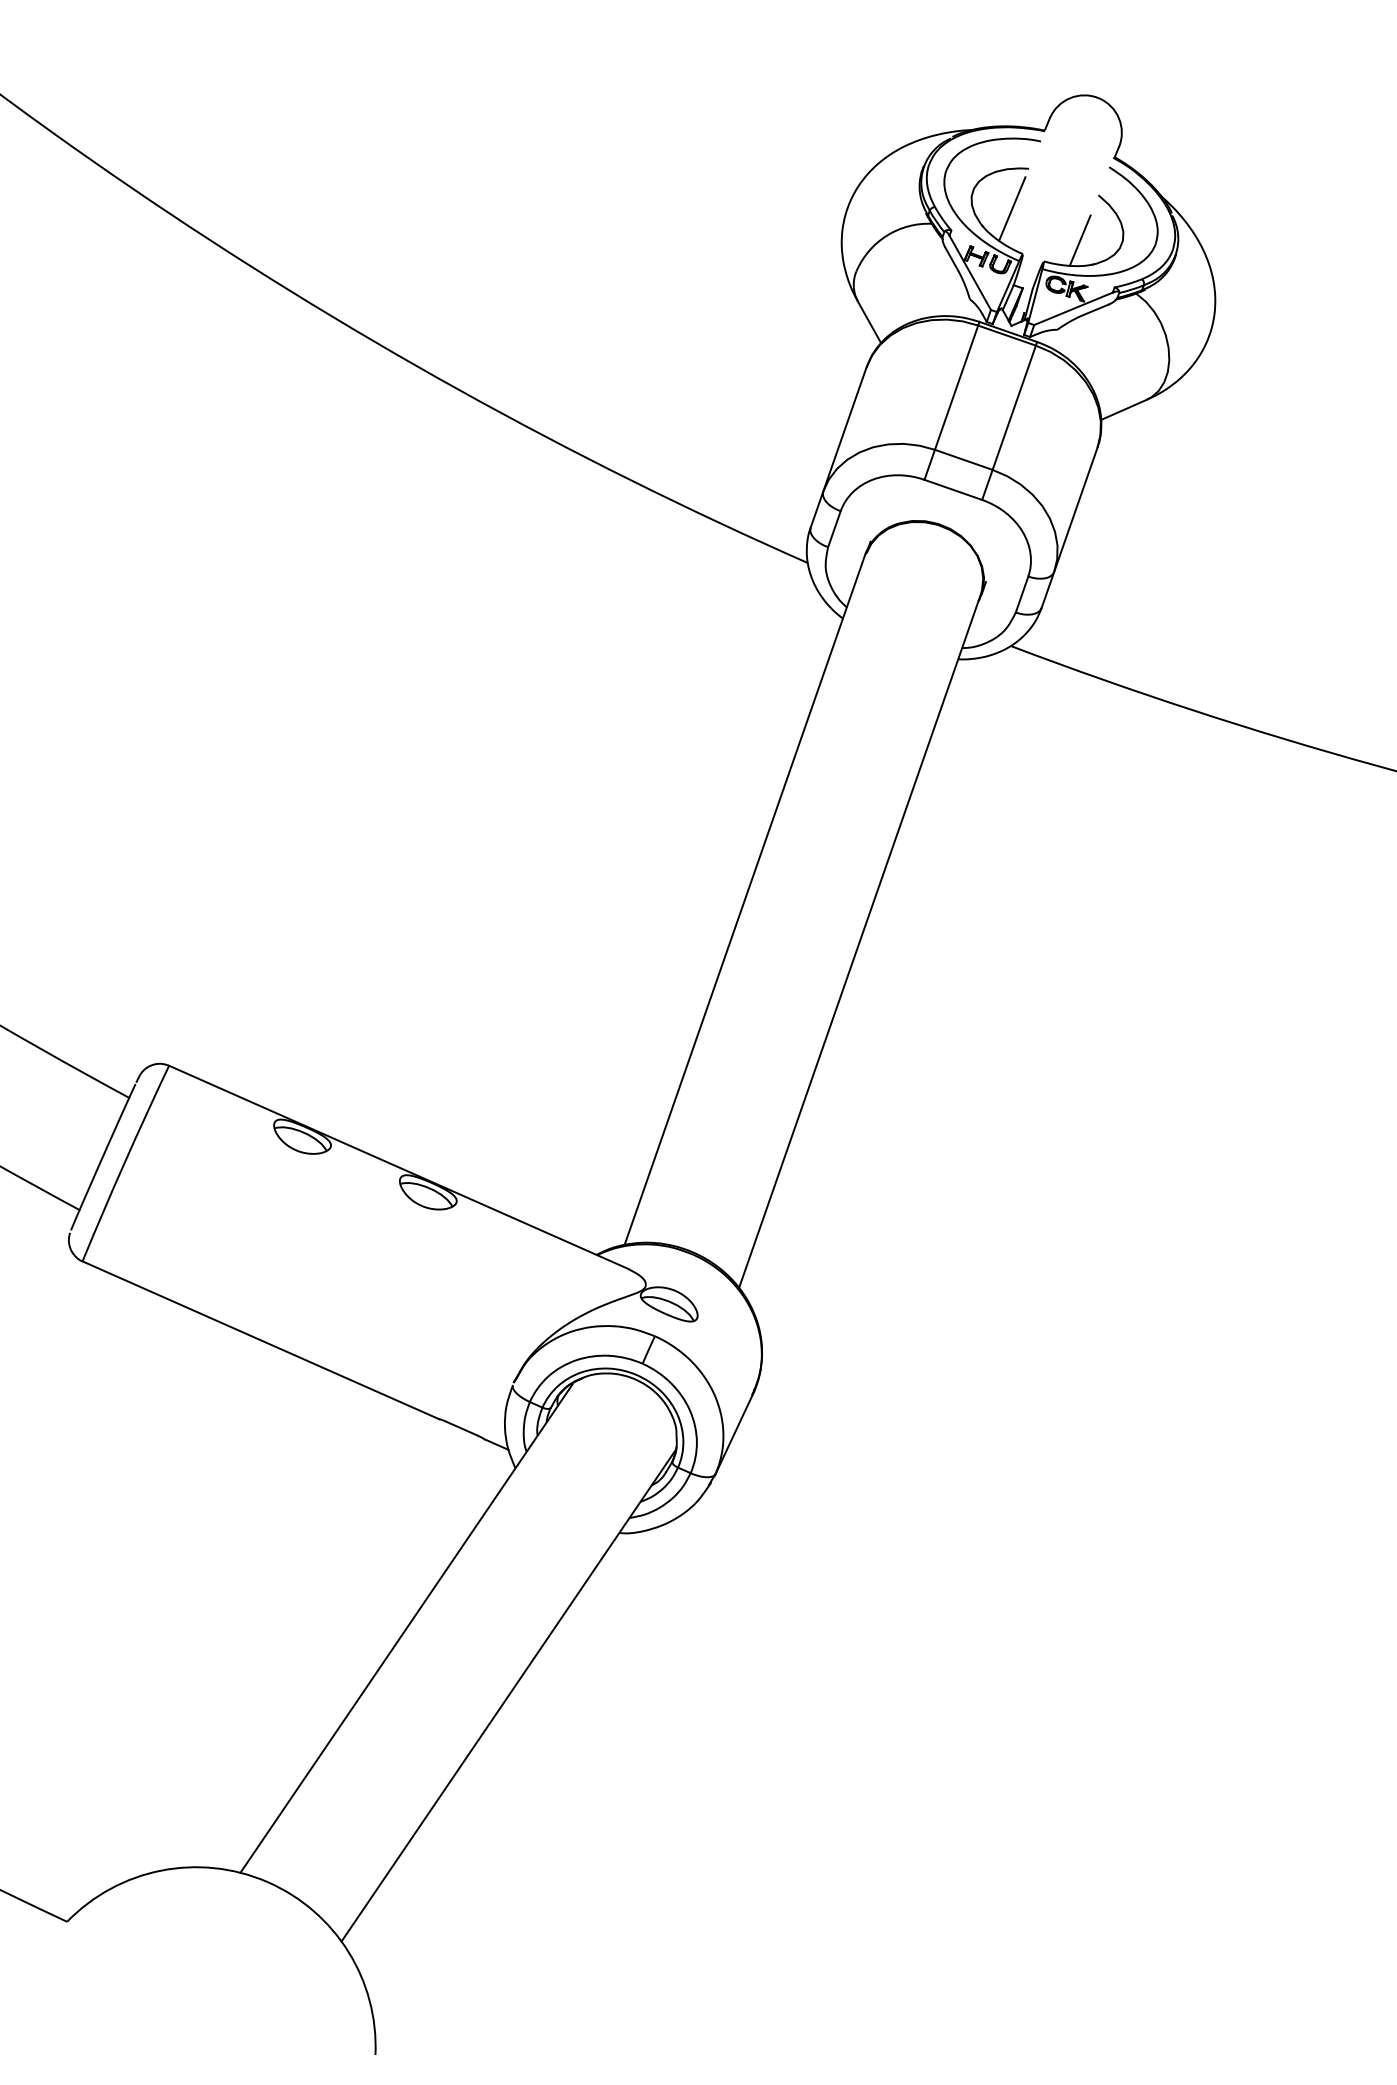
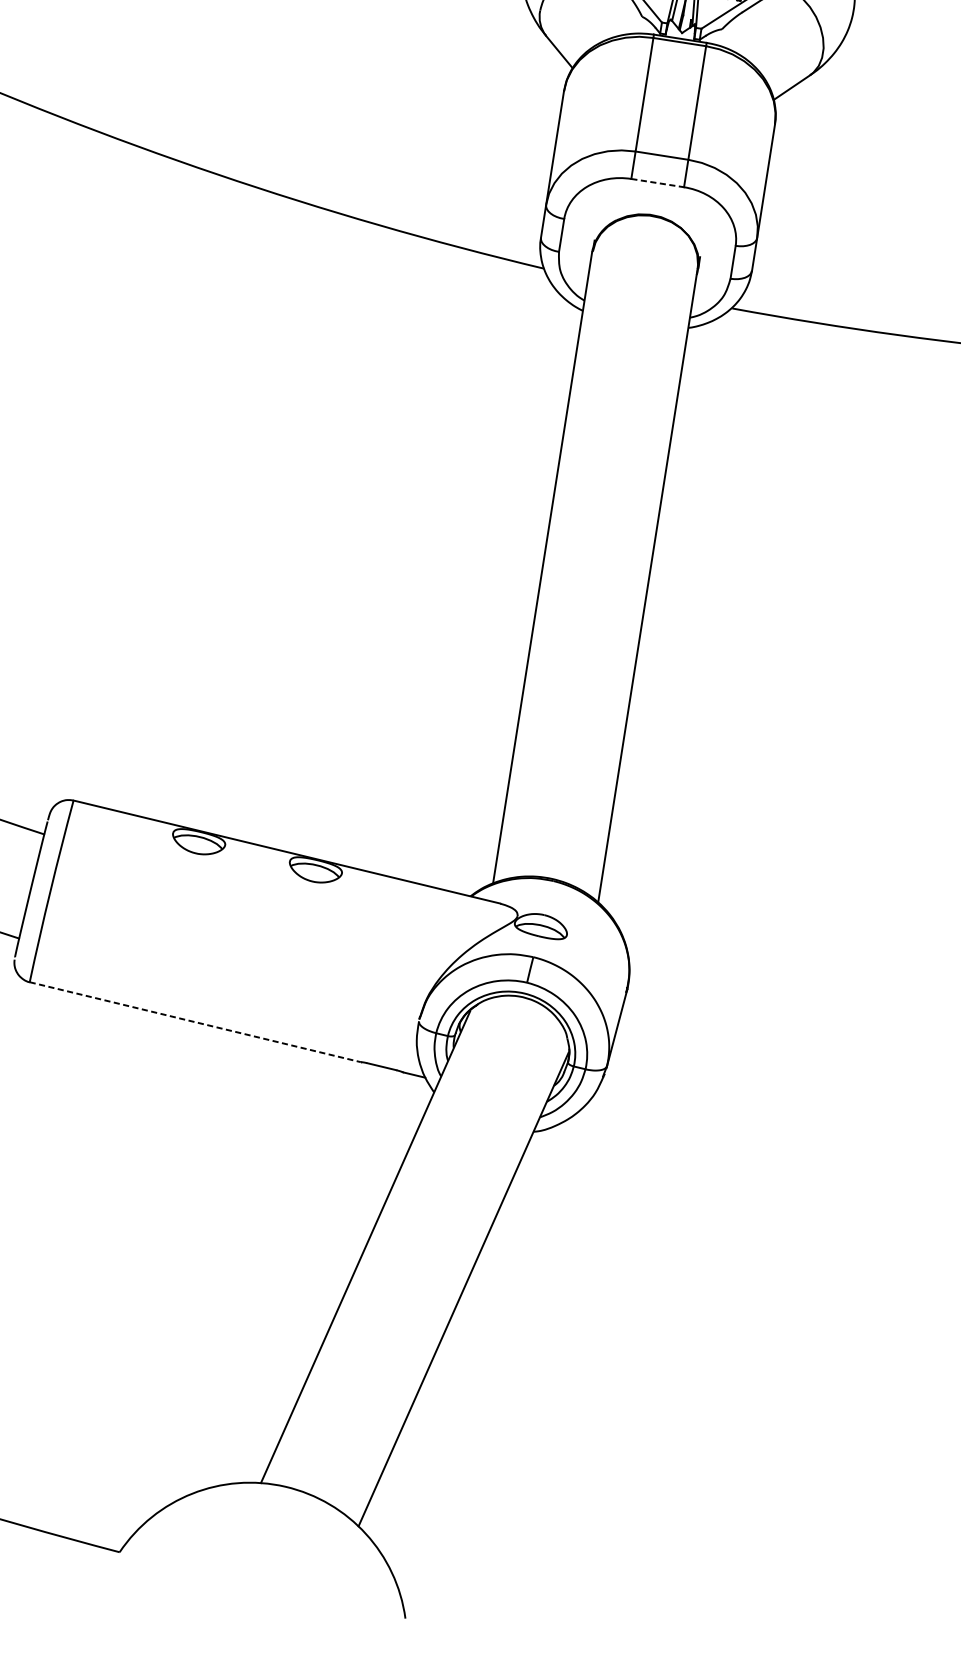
line: (953, 489) -> (657, 182), solid -> dashed
line: (260, 1340) -> (195, 1022), solid -> dashed

